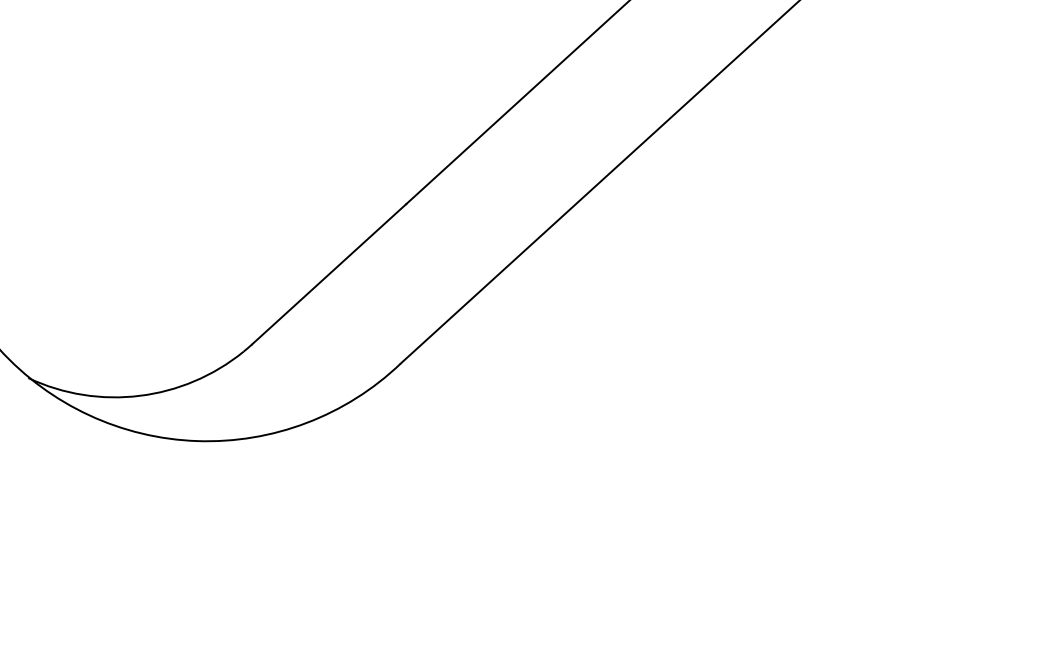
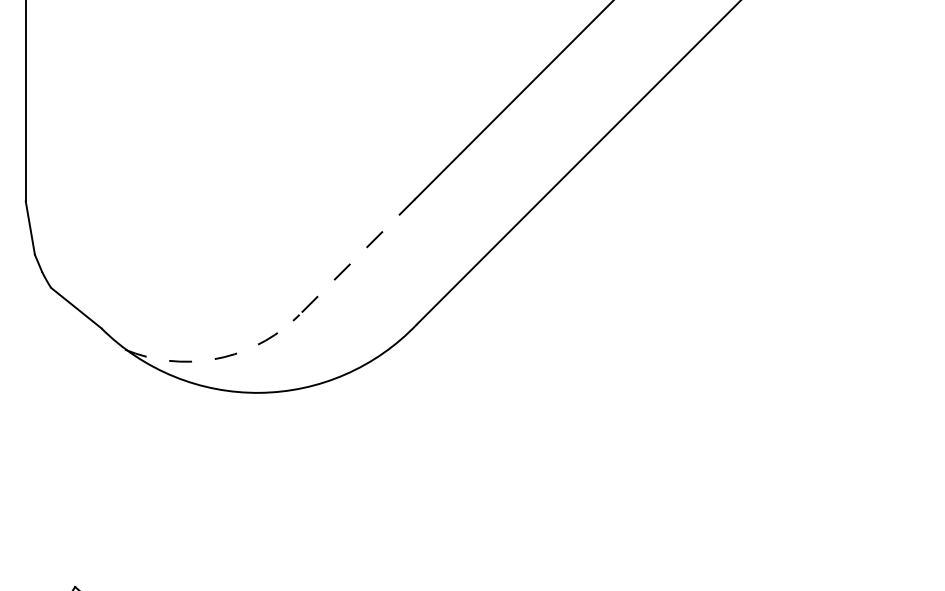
line: (329, 273) -> (357, 256), solid -> dashed
arc: (140, 395) -> (213, 359), solid -> dashed

